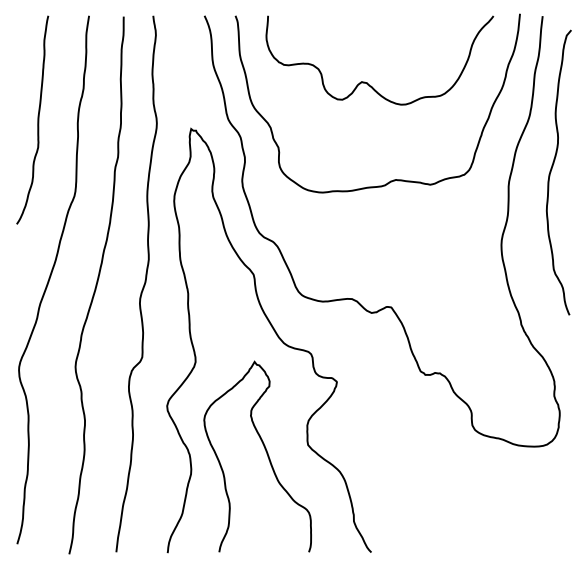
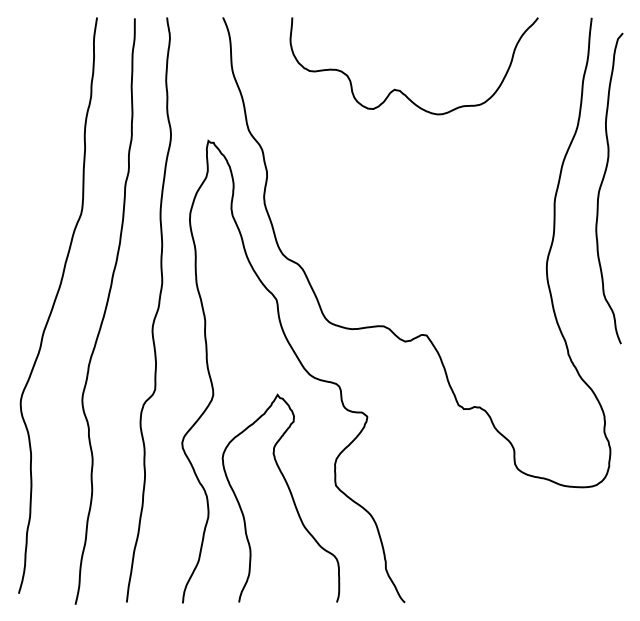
curve: (37, 119) -> (40, 130), removed
curve: (393, 179) -> (429, 195), removed

